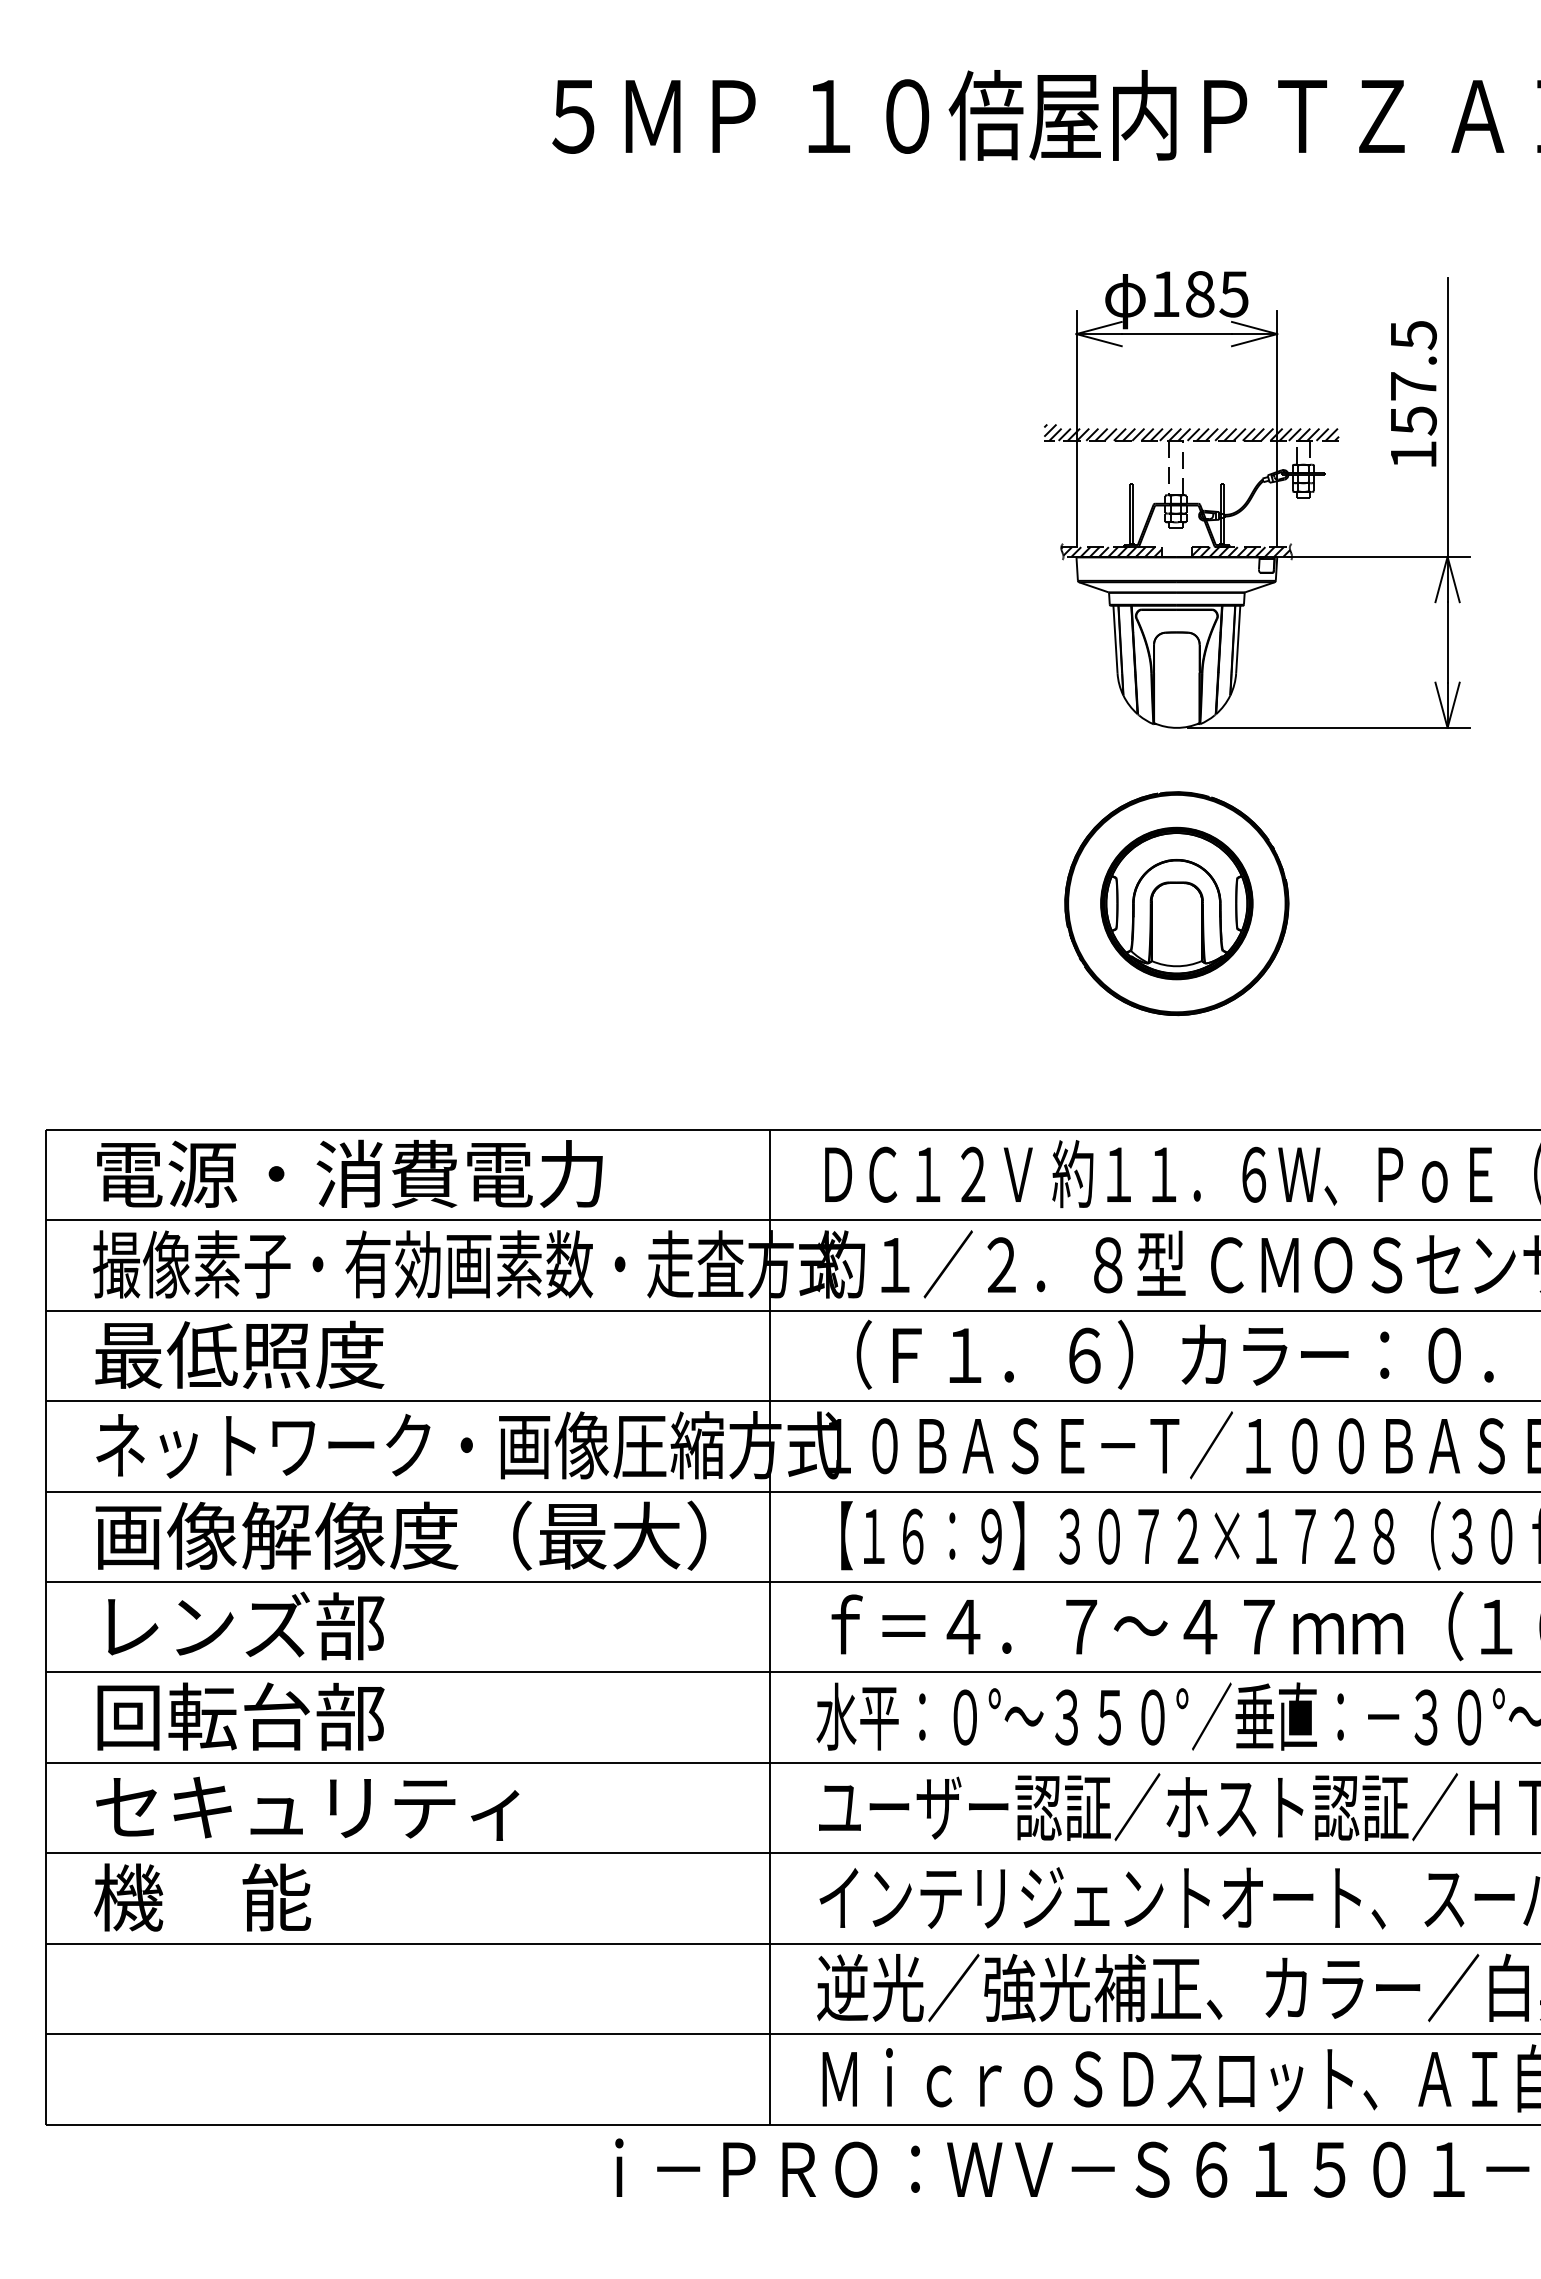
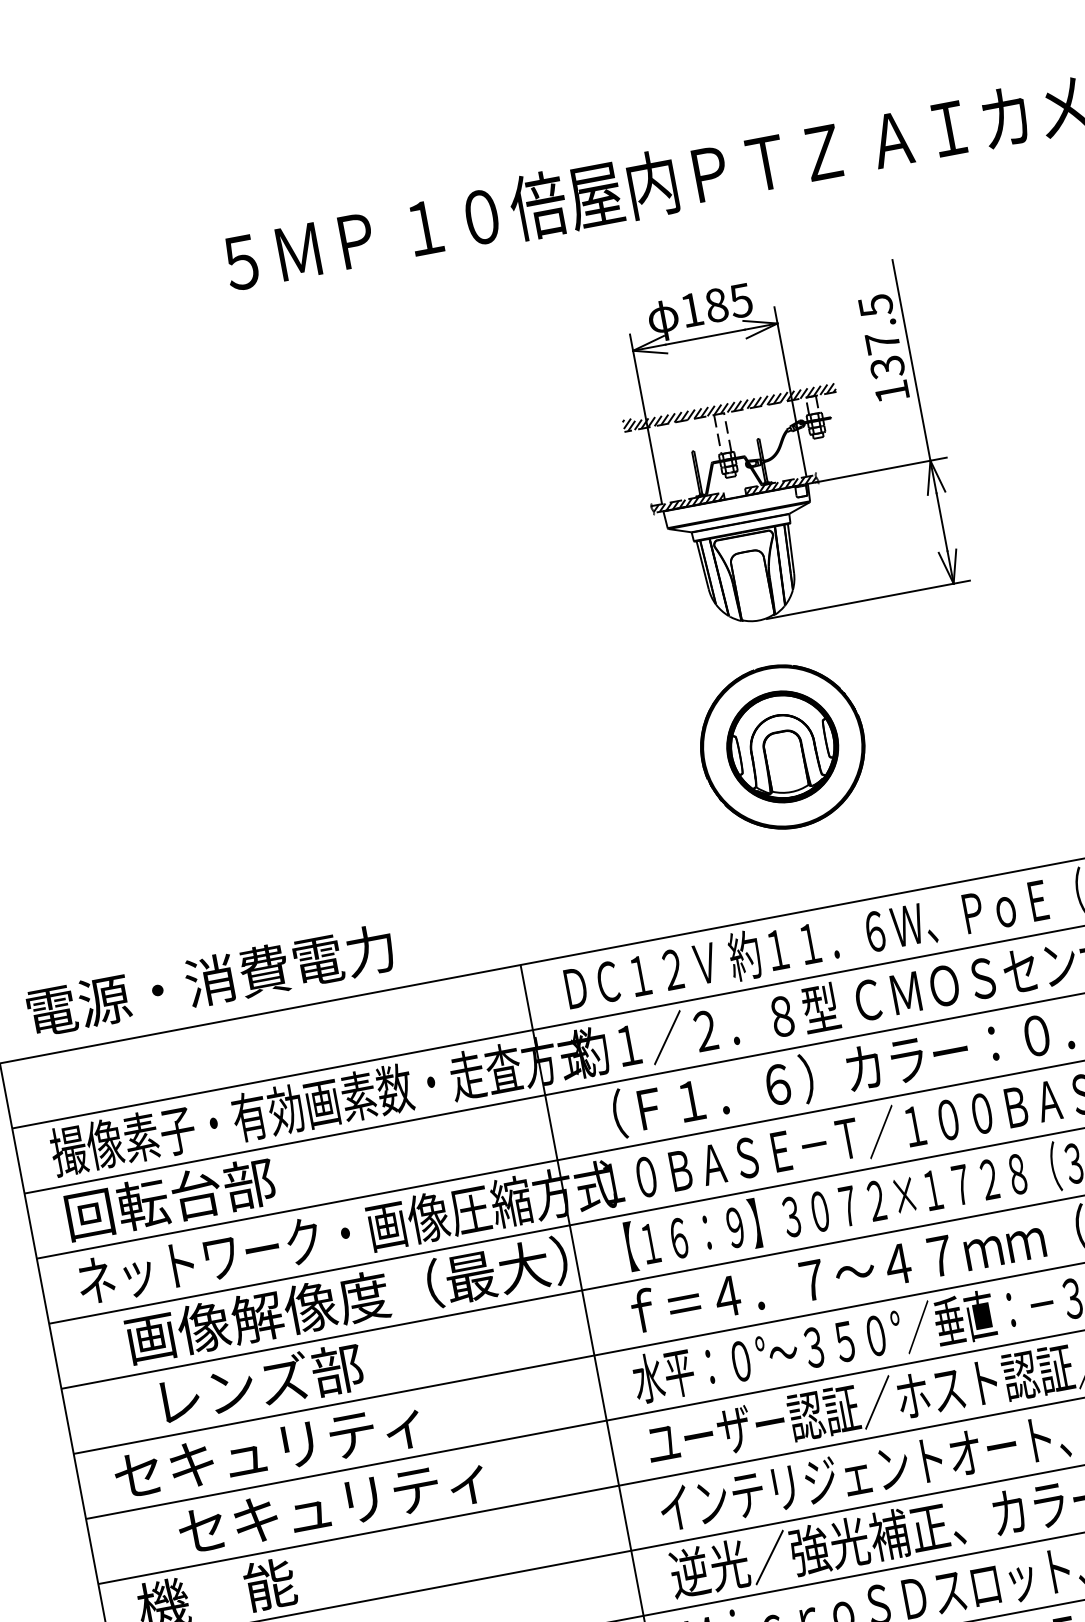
text: (1413, 420) -> (887, 367), 157.5 -> 137.5
text: (349, 1173) -> (210, 980), moved
text: (239, 1354) -> (169, 1198), 最低照度 -> 回転台部
text: (400, 1535) -> (346, 1300), moved
text: (246, 1625) -> (262, 1383), moved
text: (307, 1716) -> (267, 1450), 回転台部 -> セキュリティ
text: (307, 1808) -> (332, 1506), moved

